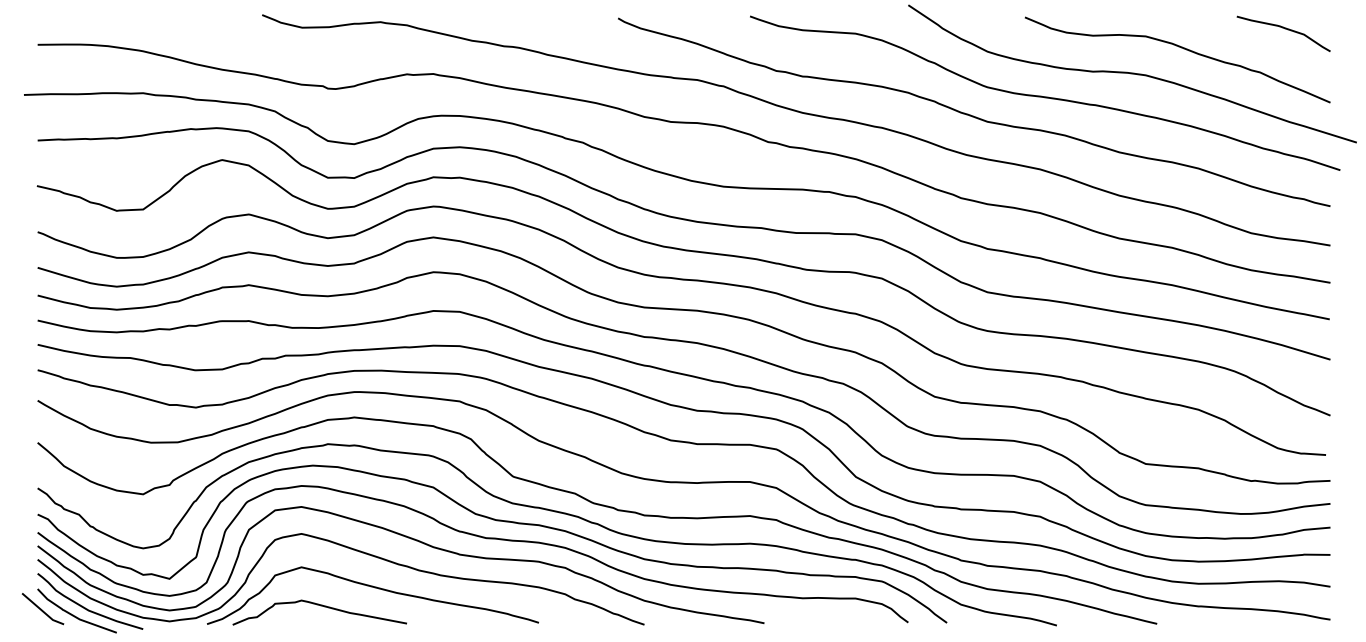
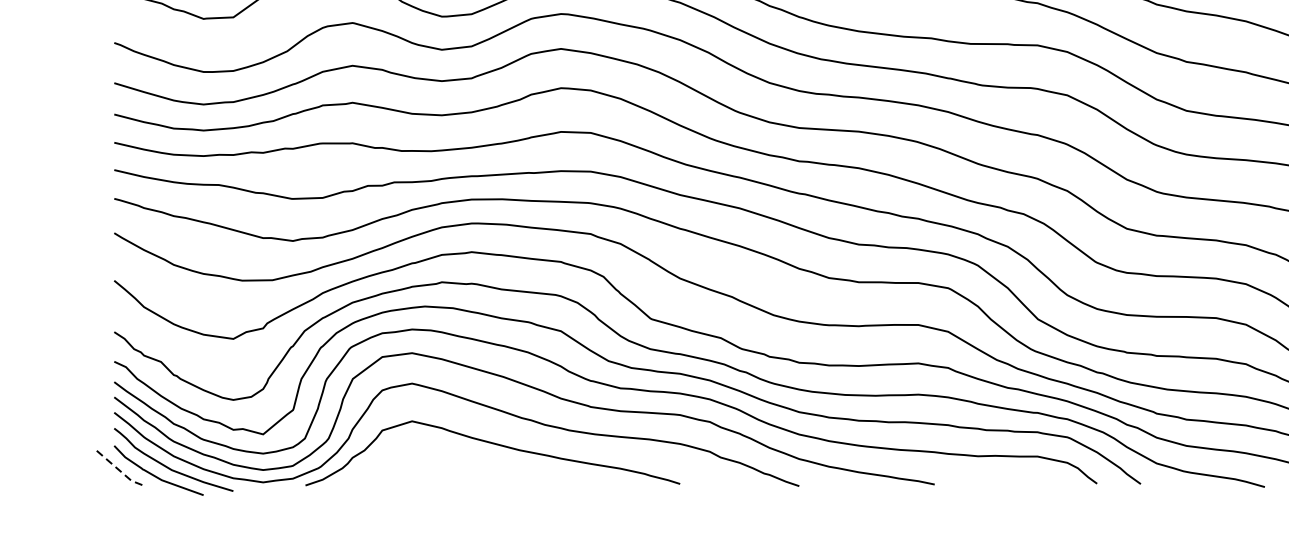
curve: (320, 606) -> (433, 465), removed
line: (42, 610) -> (119, 470), solid -> dashed

